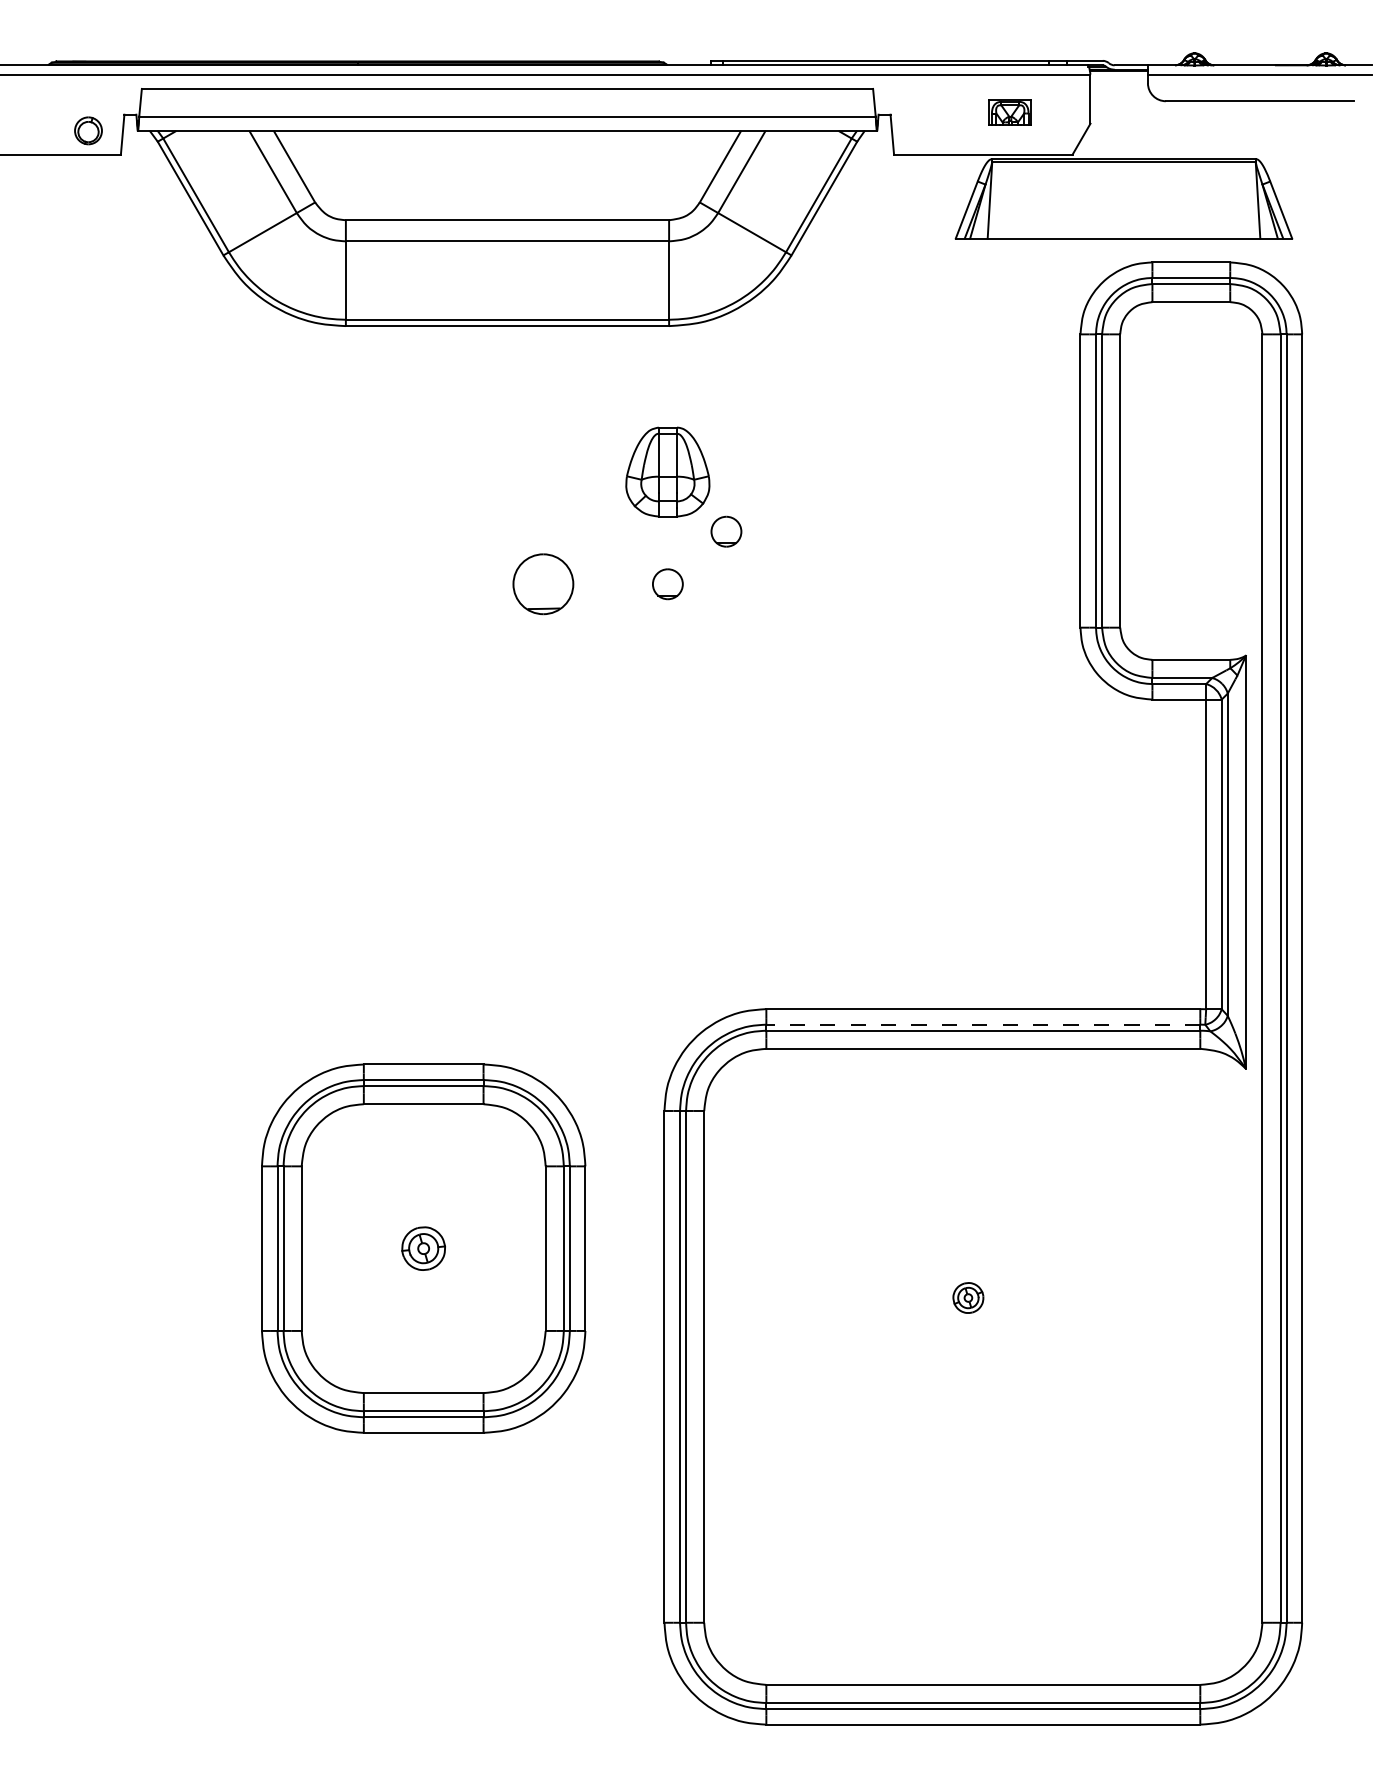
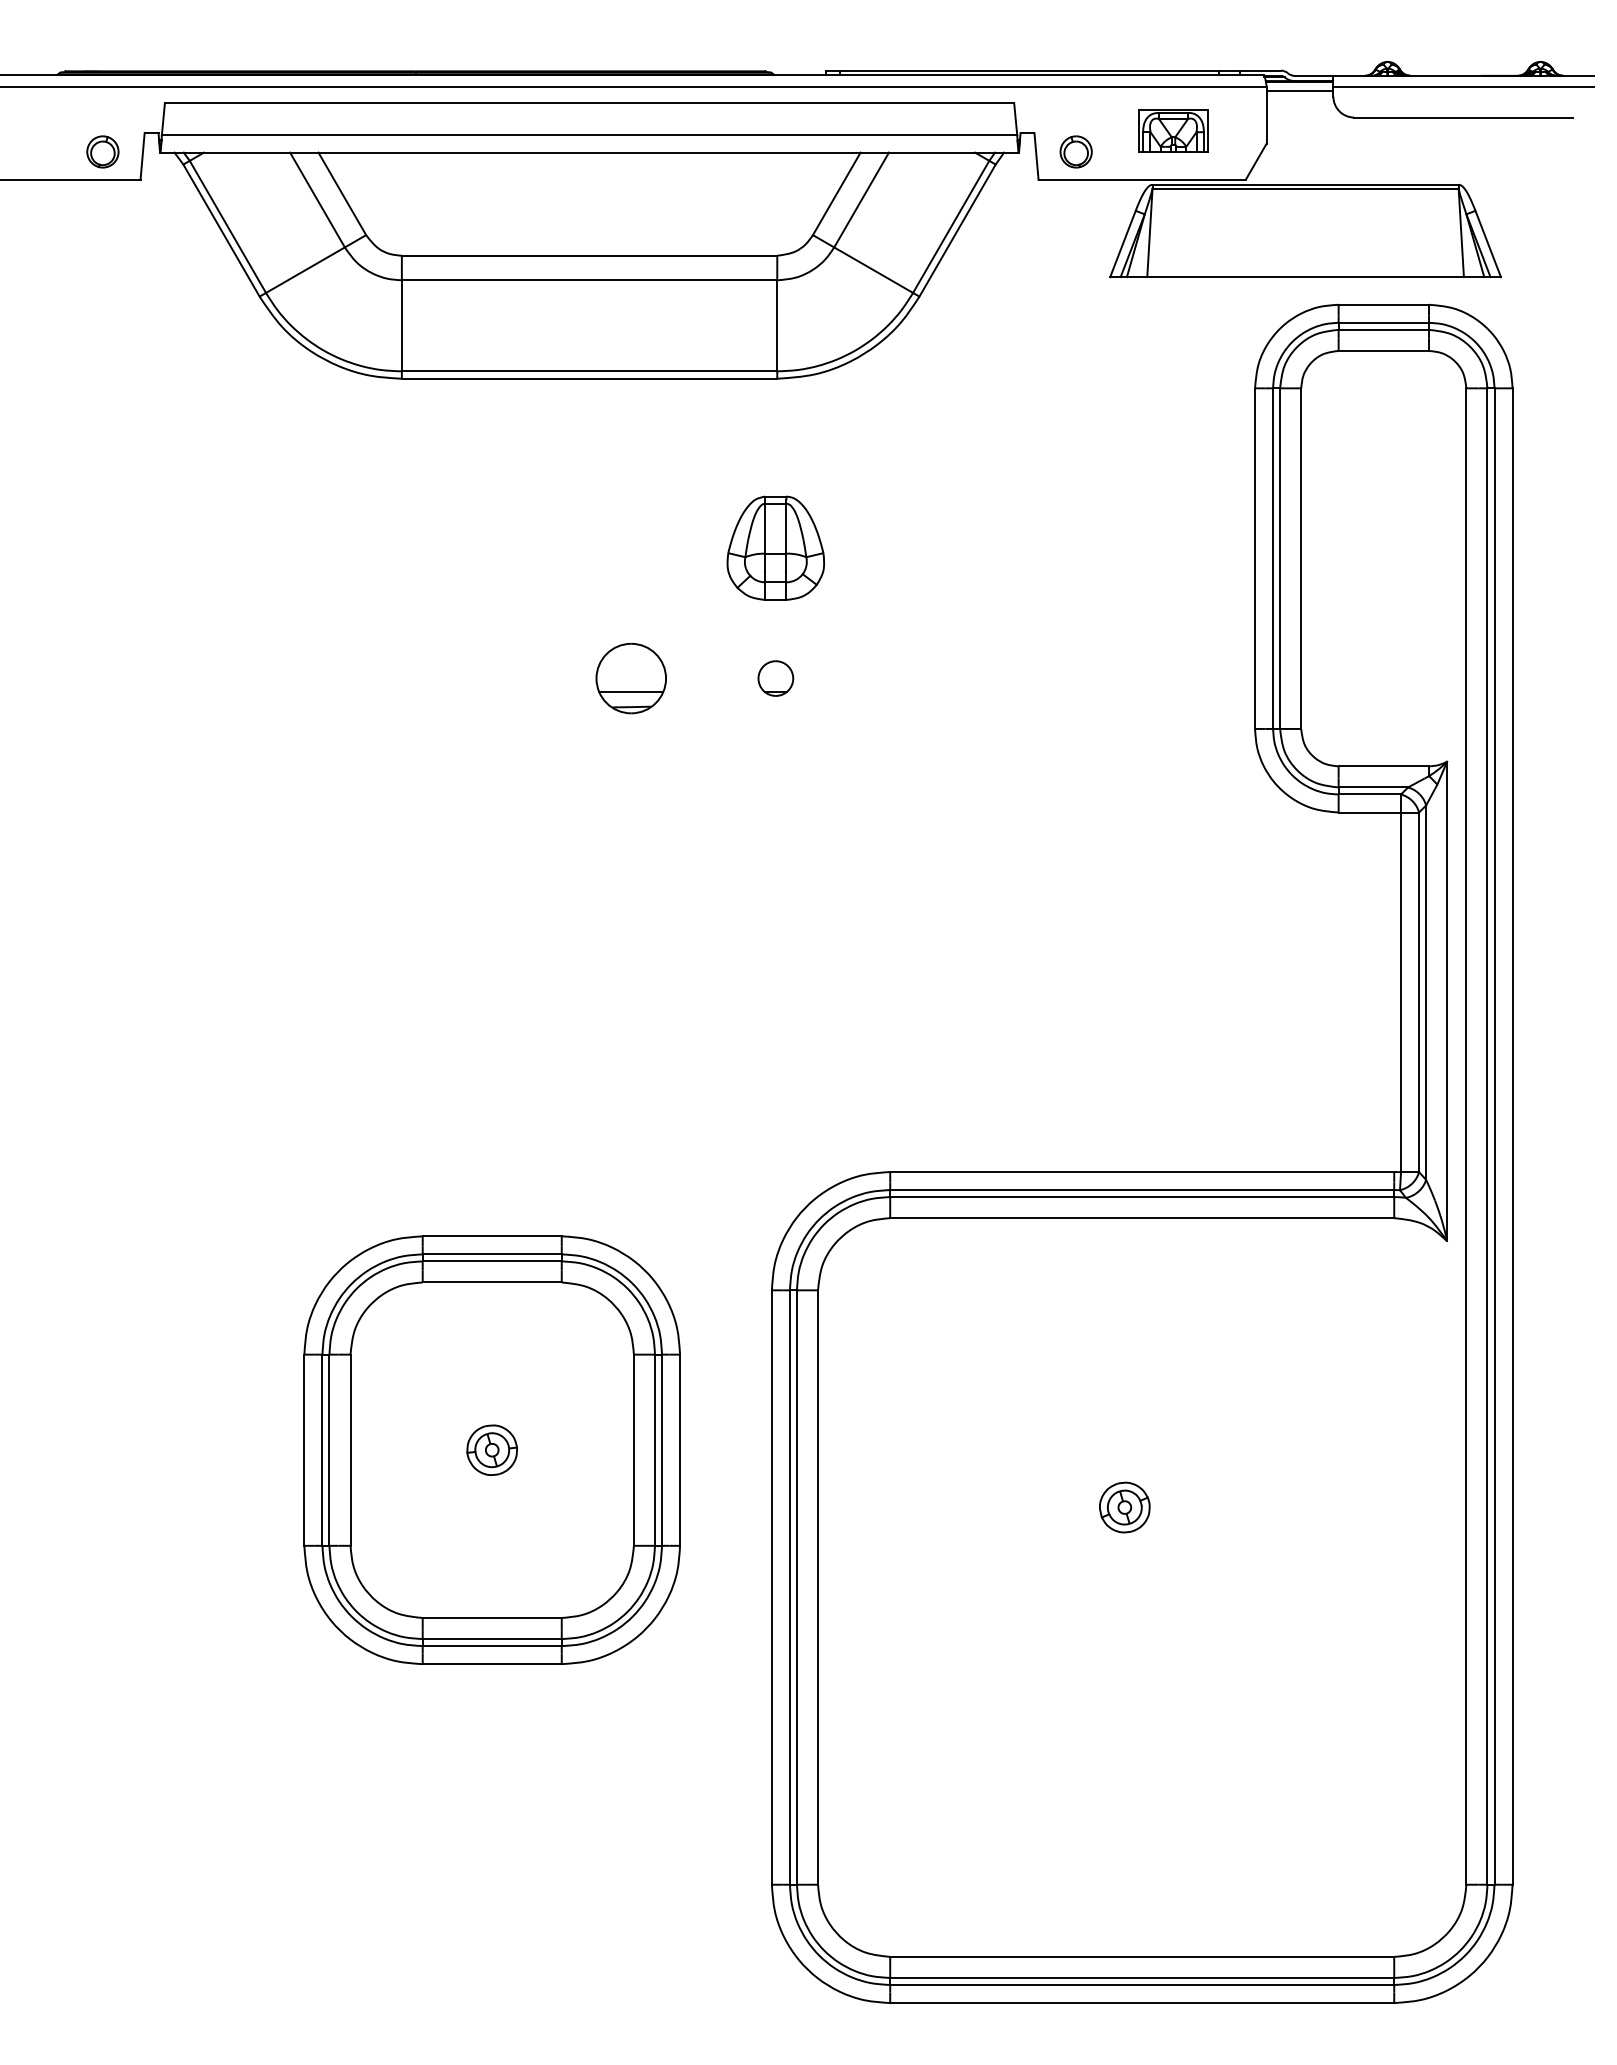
line: (1118, 78) -> (1299, 91), added
part: (1010, 112) -> (1173, 130), size x1.43
part: (925, 130) -> (1075, 151), added
part: (726, 531) -> (843, 617), removed
line: (543, 596) -> (631, 692), added
line: (982, 1025) -> (1141, 1190), dashed -> solid
part: (968, 1297) -> (1124, 1507), size x1.43

